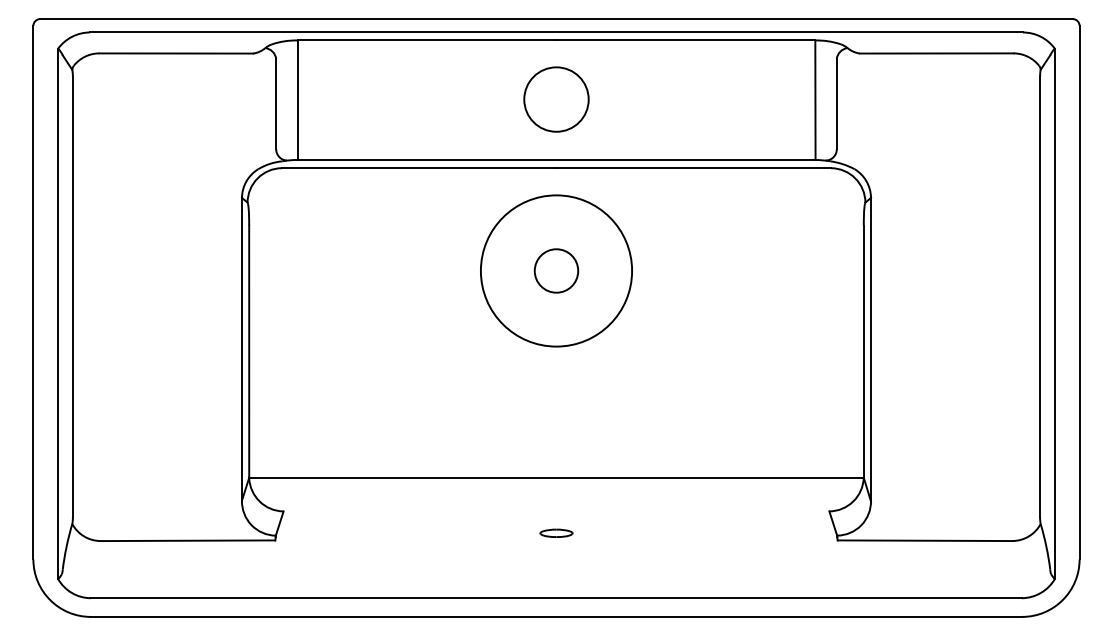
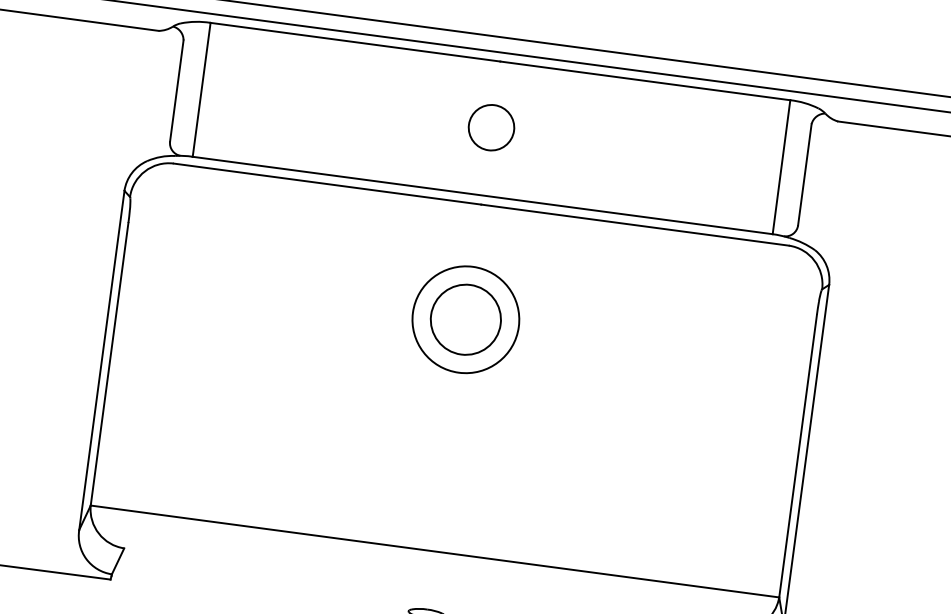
circle: (556, 99) -> (491, 127), size x0.62
circle: (556, 270) -> (465, 319), size x0.62
circle: (556, 270) -> (465, 319), size x1.43

